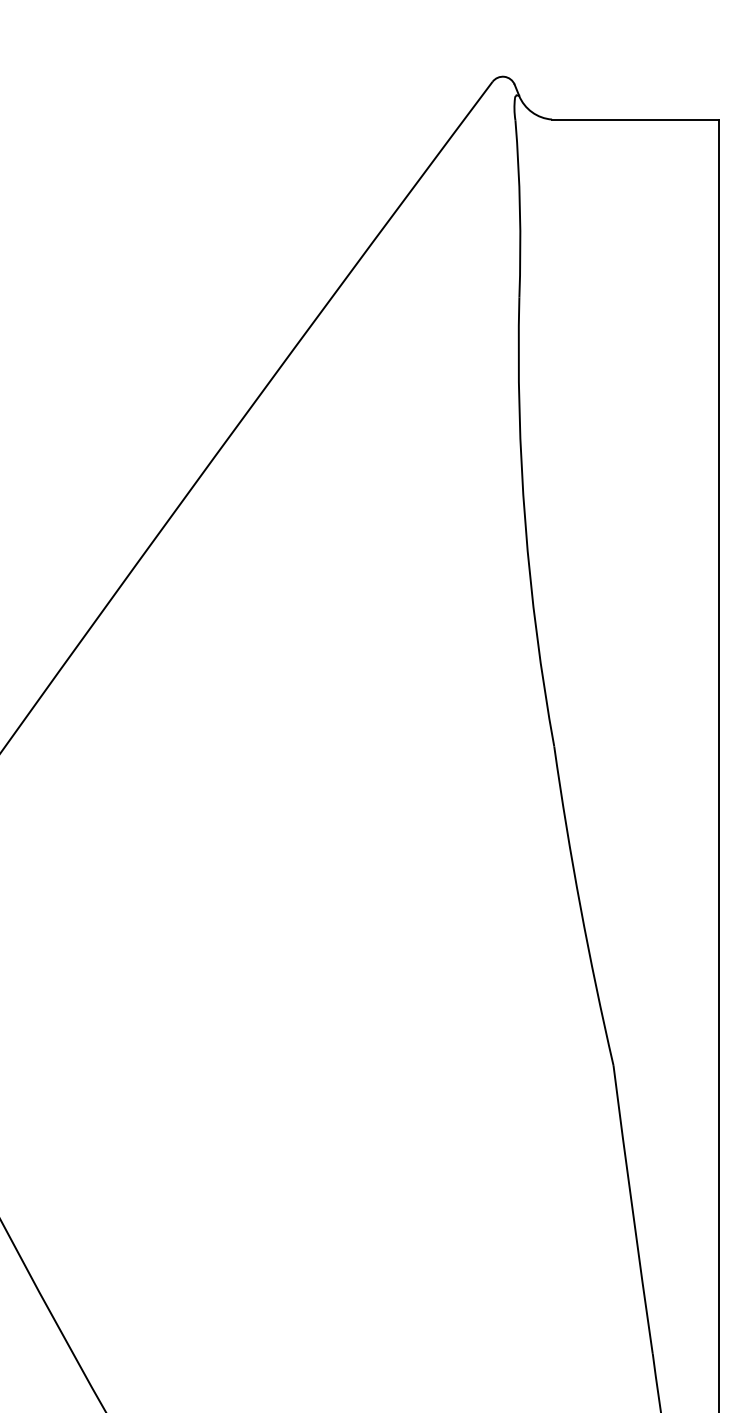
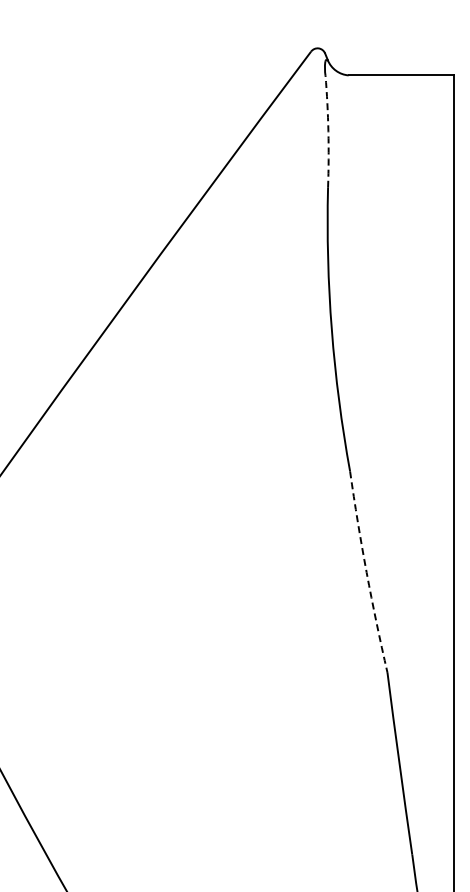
arc: (520, 208) -> (328, 131), solid -> dashed
arc: (580, 906) -> (366, 572), solid -> dashed

